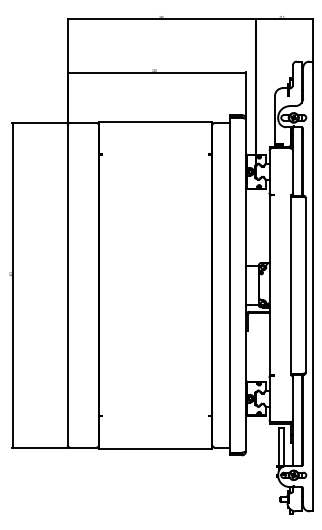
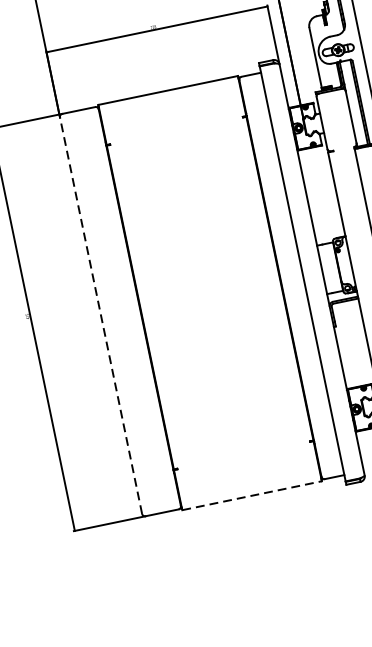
line: (67, 285) -> (100, 316), solid -> dashed
line: (156, 448) -> (252, 495), solid -> dashed

